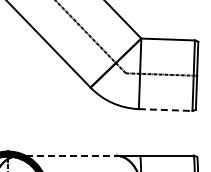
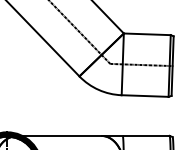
line: (165, 110) -> (144, 96), dashed -> solid
line: (71, 155) -> (62, 135), dashed -> solid

